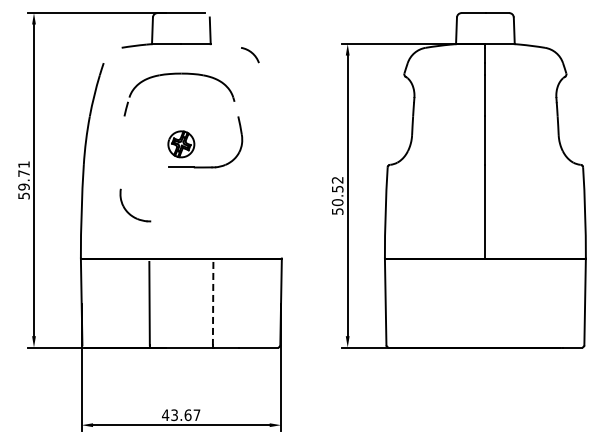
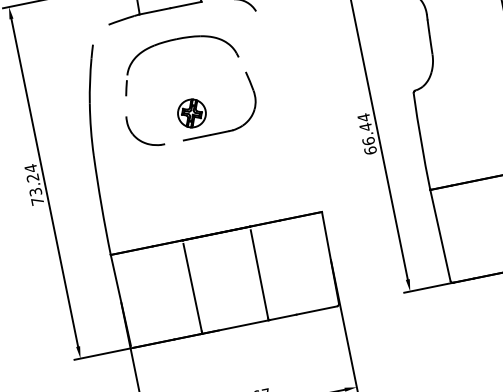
text: (23, 180) -> (33, 185), 59.71 -> 73.24
text: (337, 195) -> (366, 133), 50.52 -> 66.44
part: (128, 211) -> (139, 138), moved
line: (213, 303) -> (259, 273), dashed -> solid

